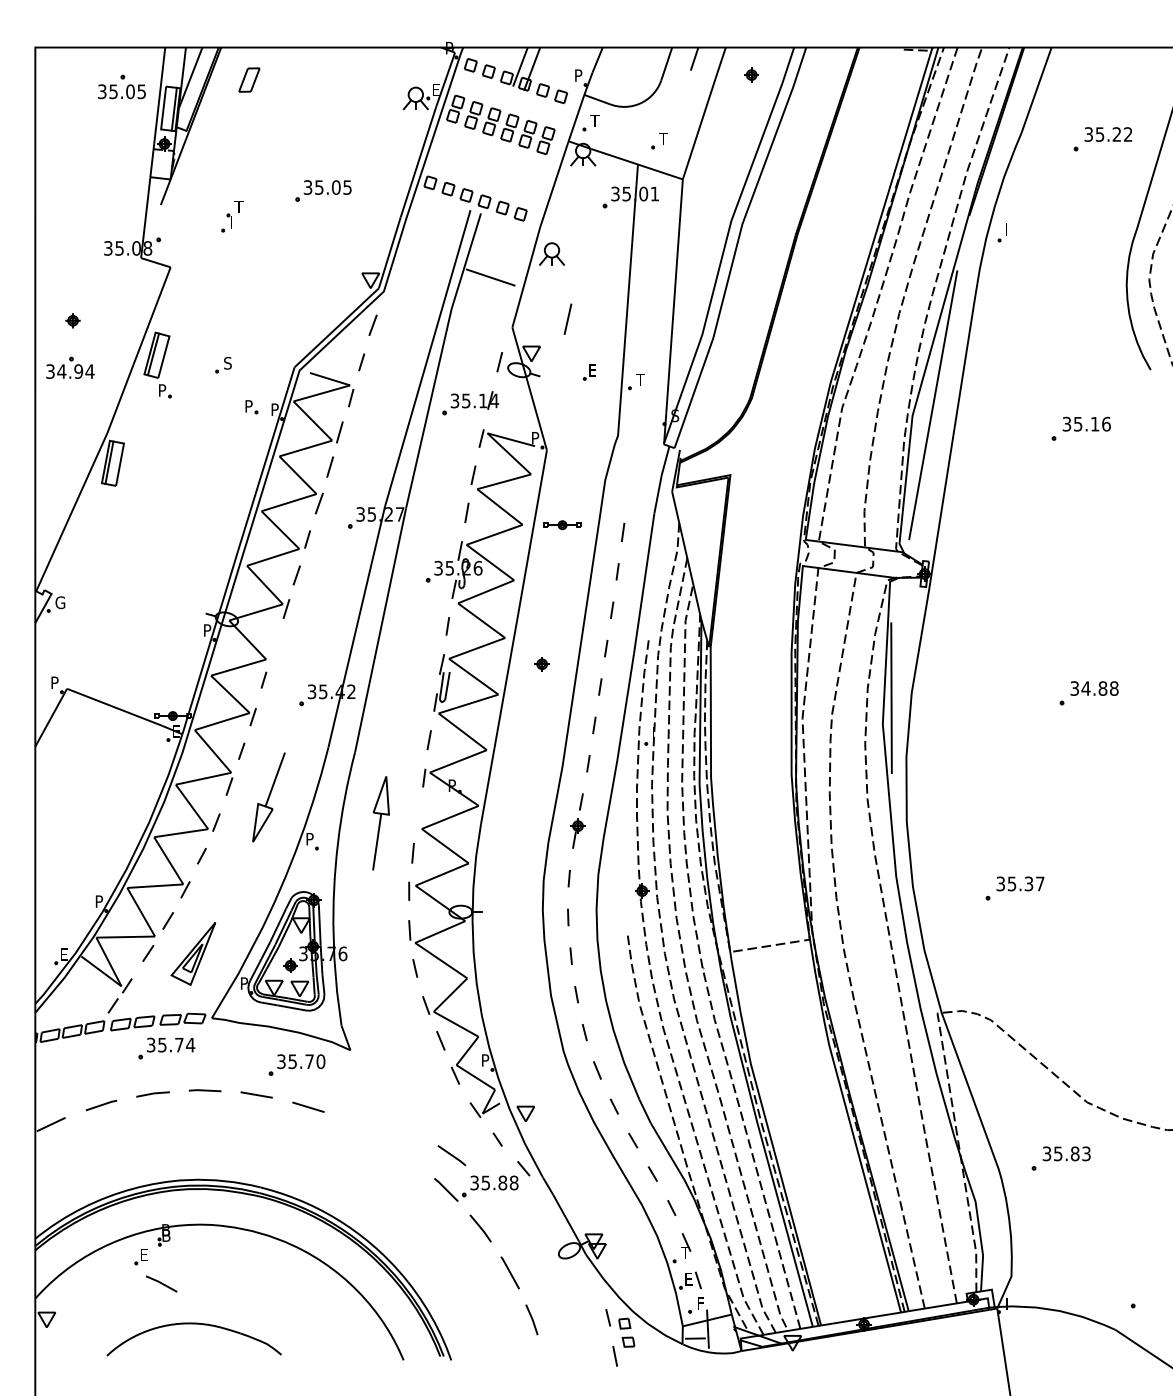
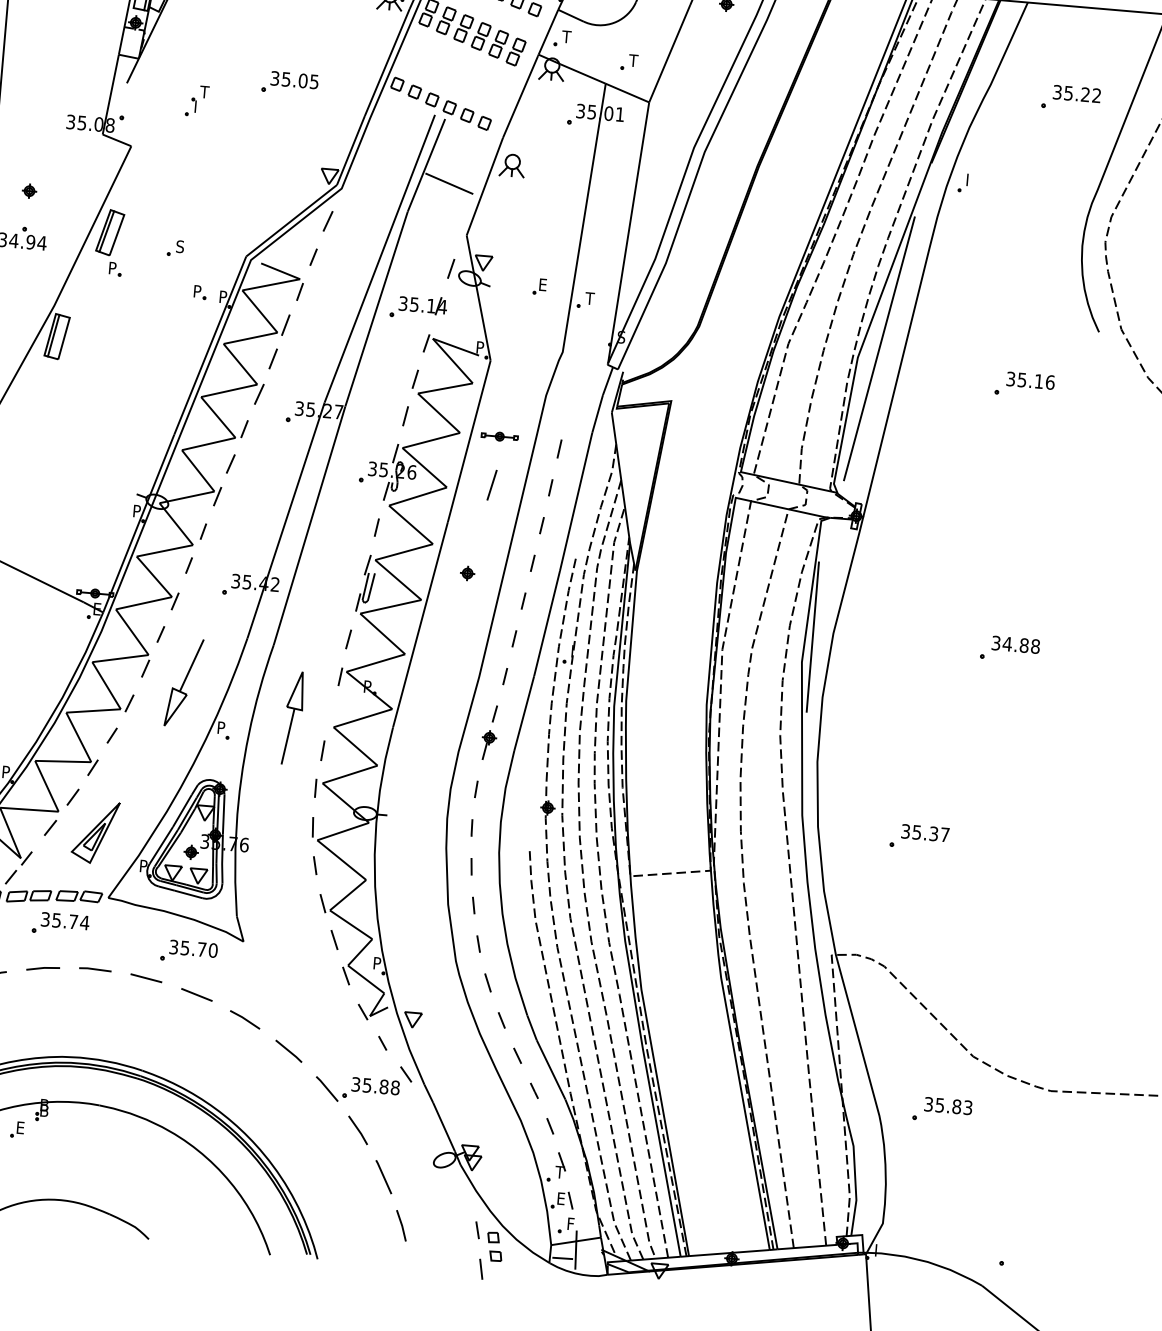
line: (567, 318) -> (491, 484), moved
line: (275, 644) -> (203, 531), added
line: (451, 1155) -> (288, 1051), moved
line: (161, 1283) -> (245, 1019), moved

